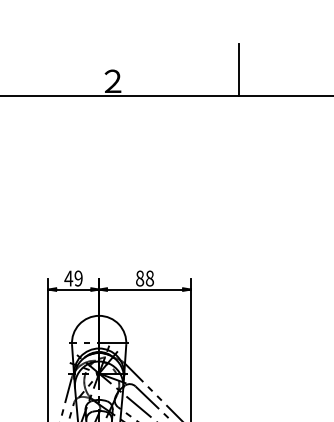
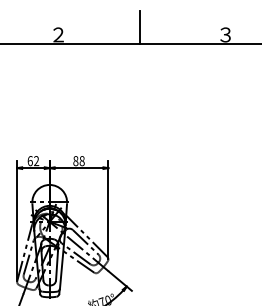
text: (73, 279) -> (33, 161), 49 -> 62

